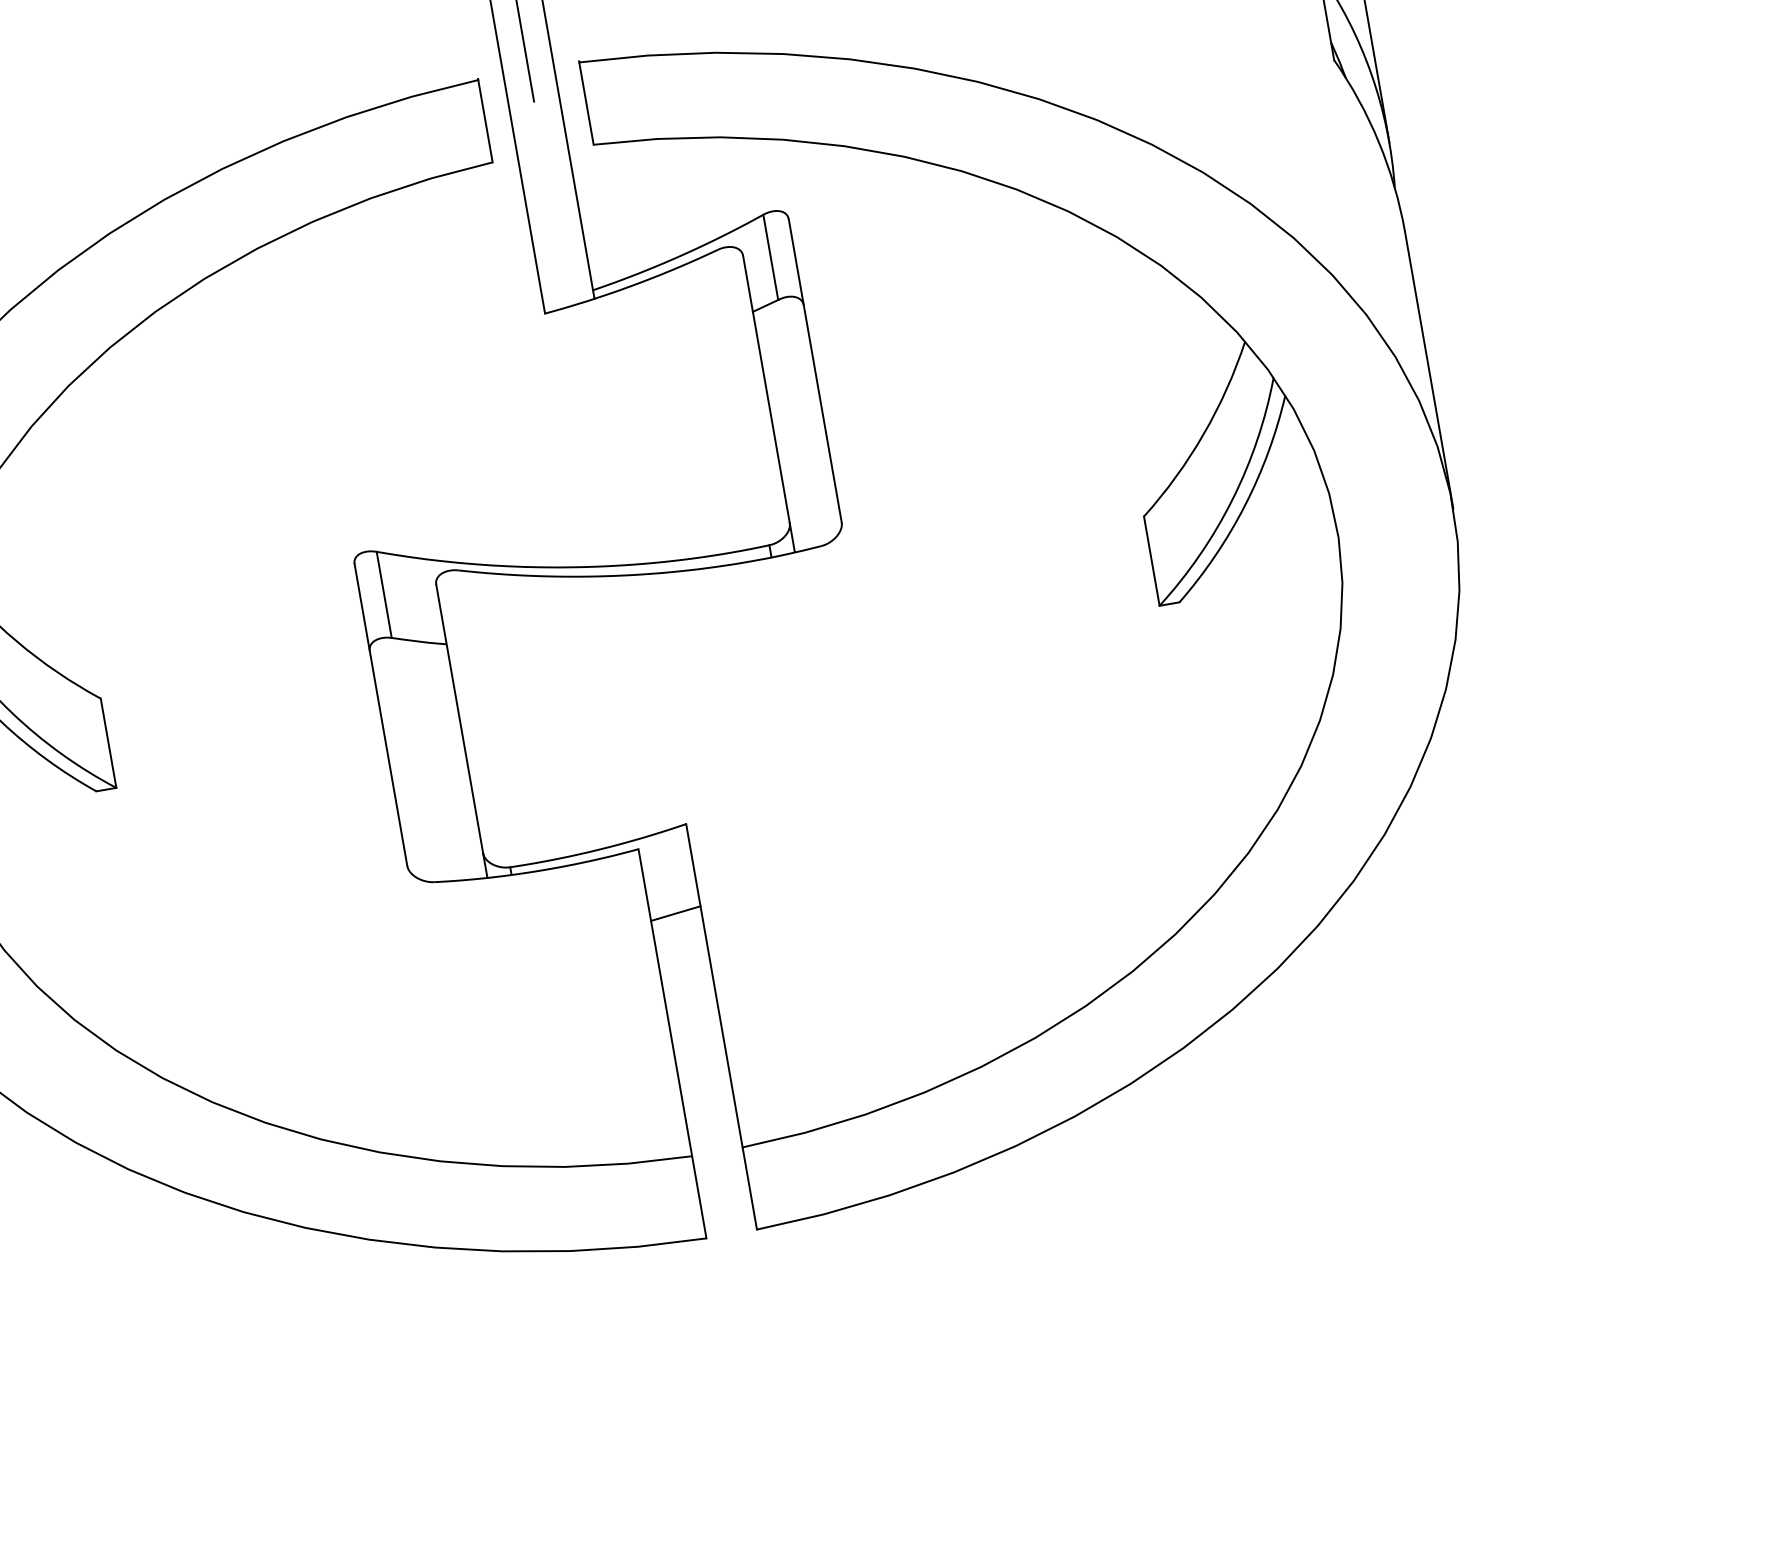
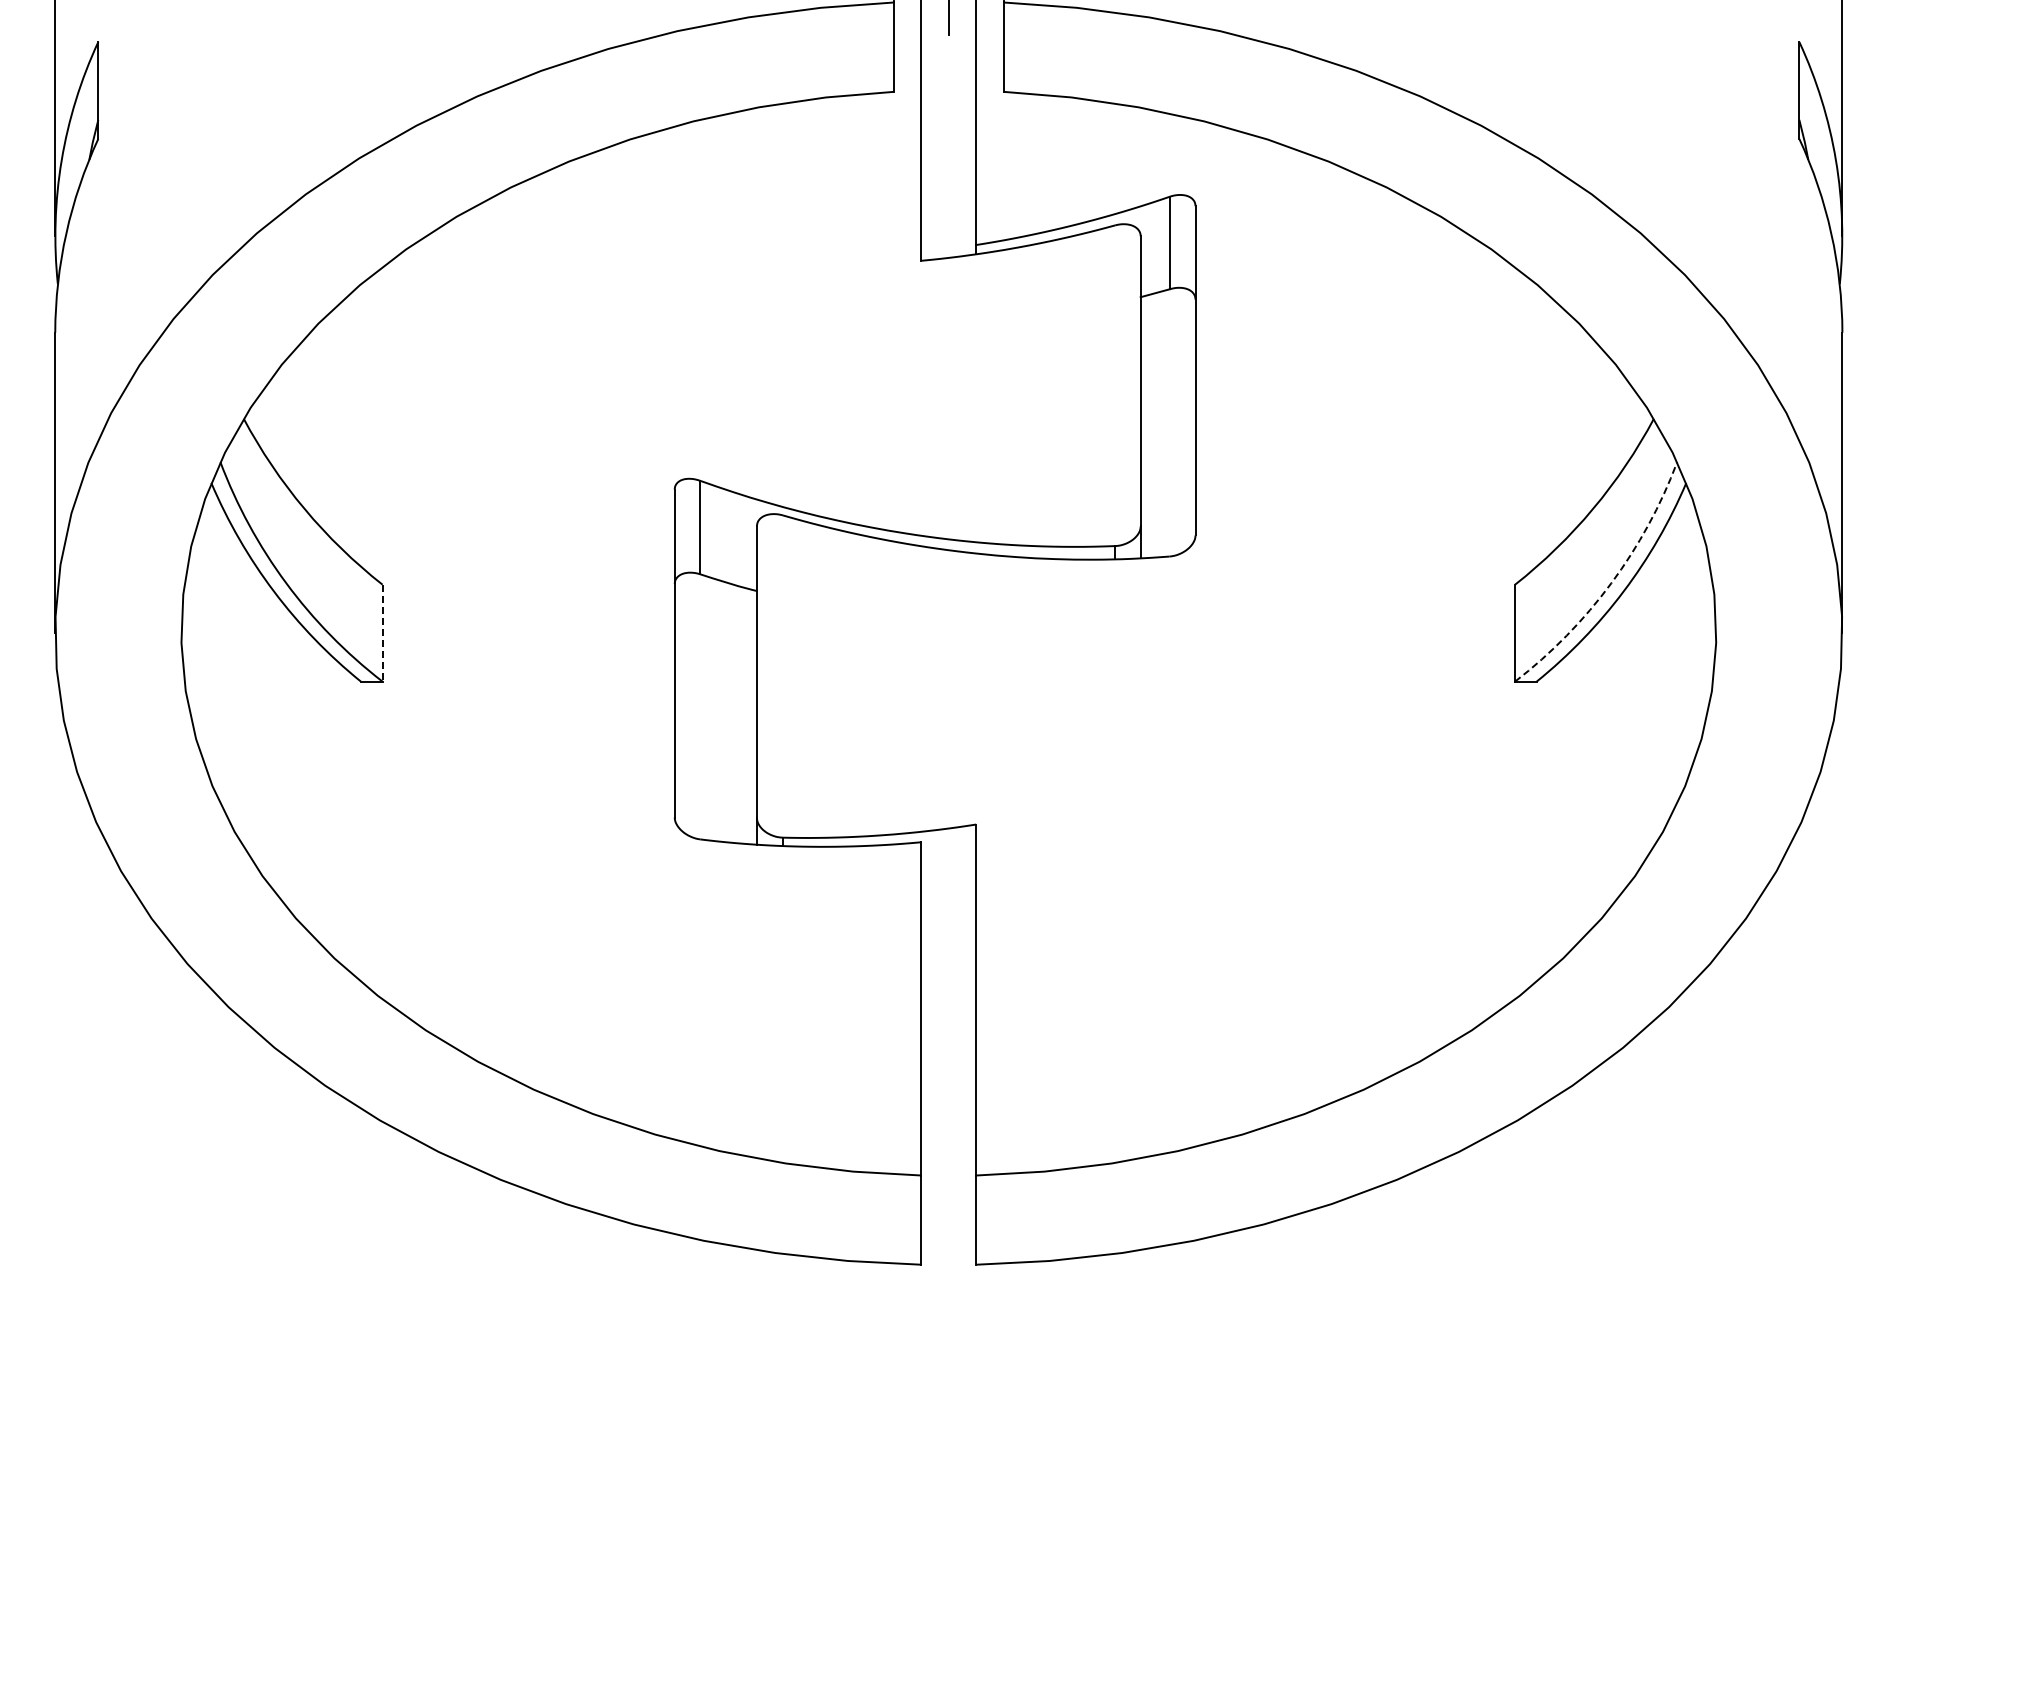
arc: (1232, 499) -> (1611, 583), solid -> dashed
line: (108, 743) -> (382, 633), solid -> dashed
line: (675, 913) -> (948, 916), removed

